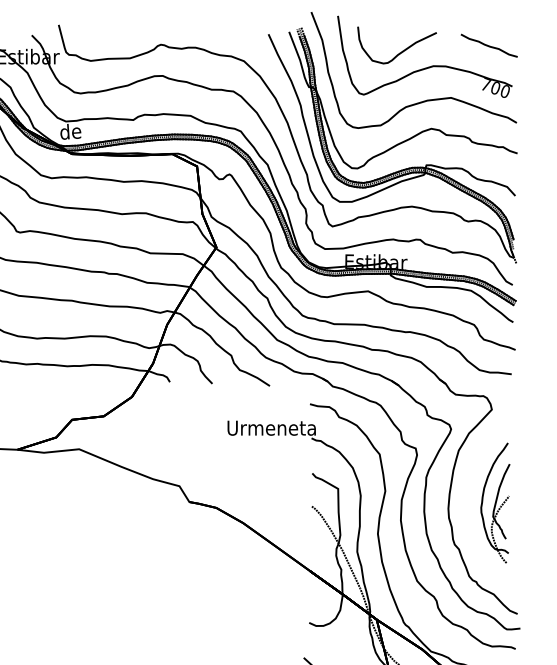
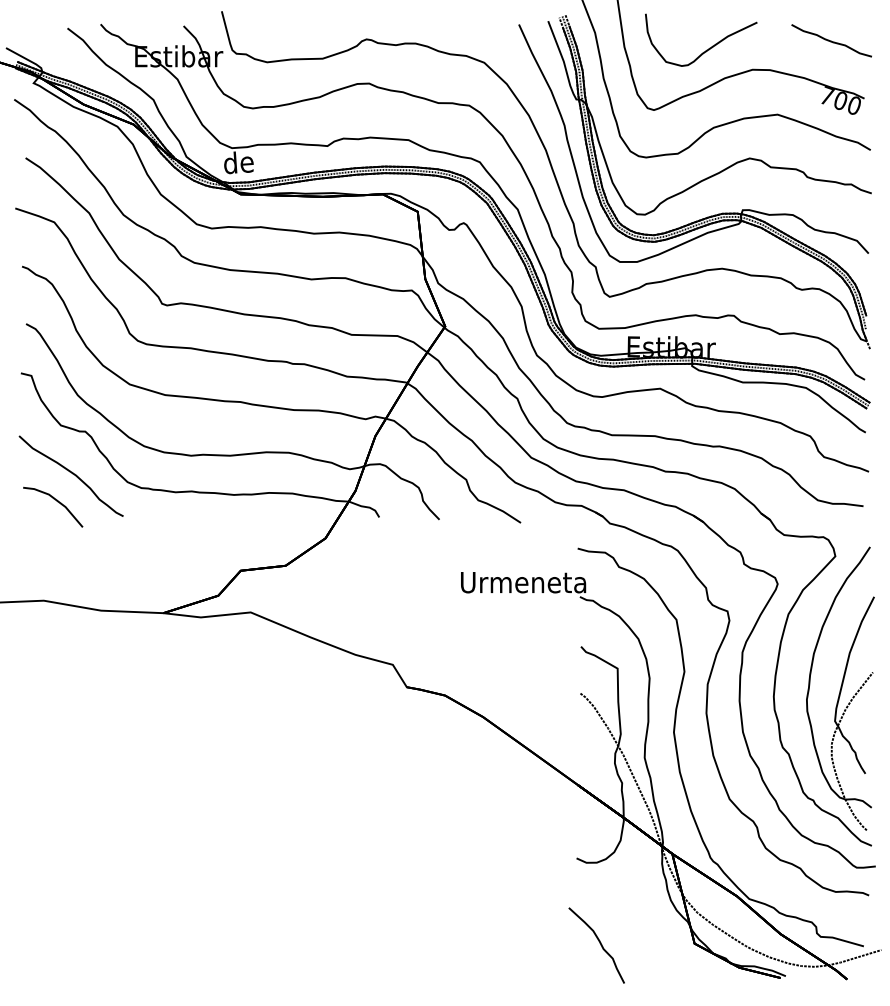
part: (495, 502) -> (840, 688), size x1.67

